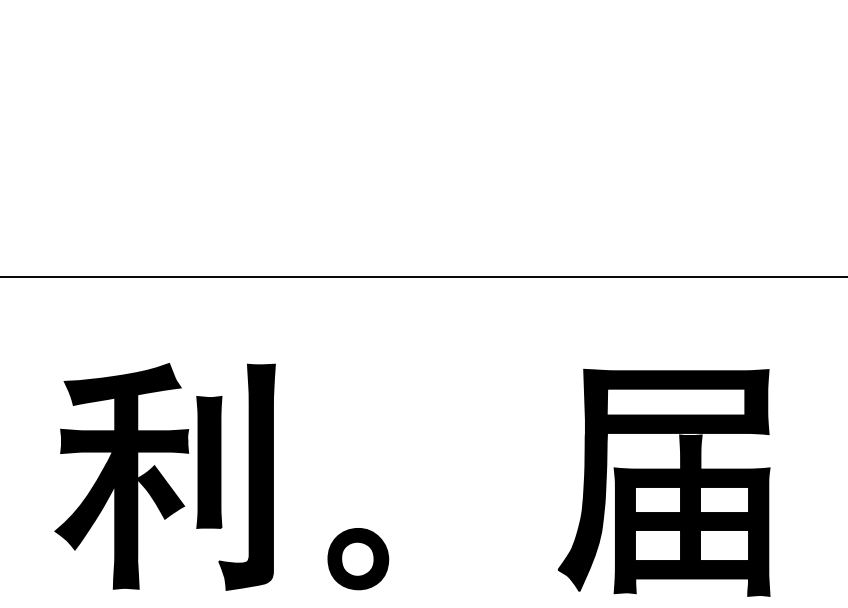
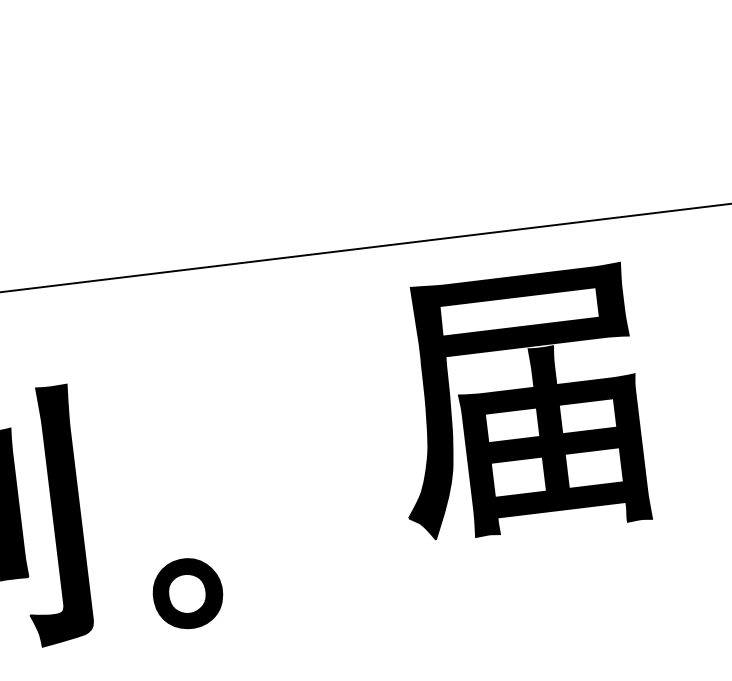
part: (663, 482) -> (516, 404), moved

